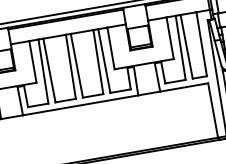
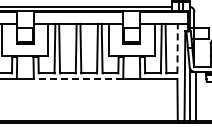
line: (201, 44) -> (177, 48), solid -> dashed
line: (80, 104) -> (78, 78), solid -> dashed

